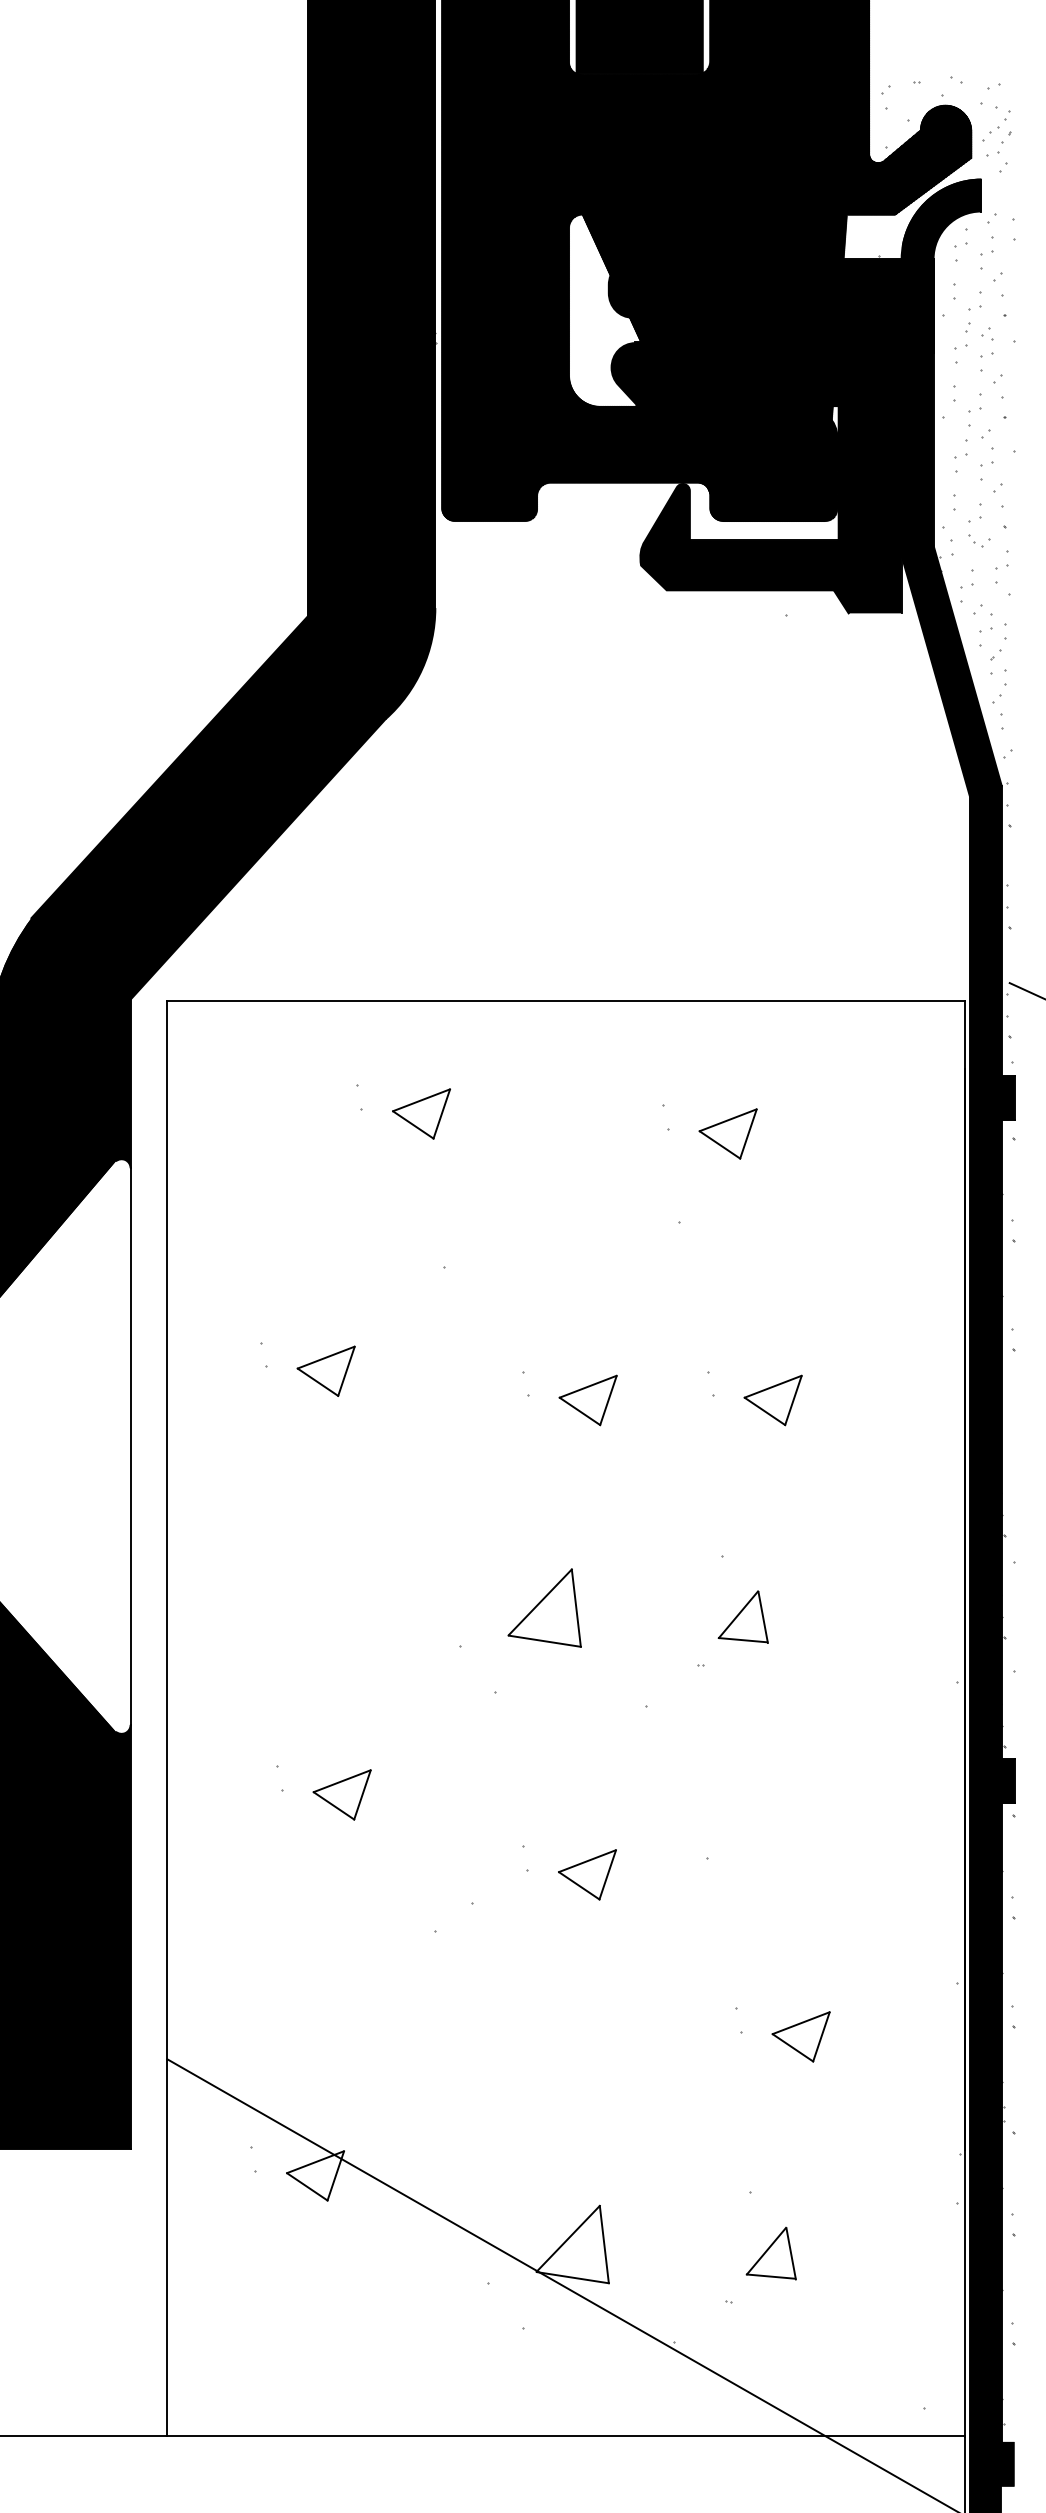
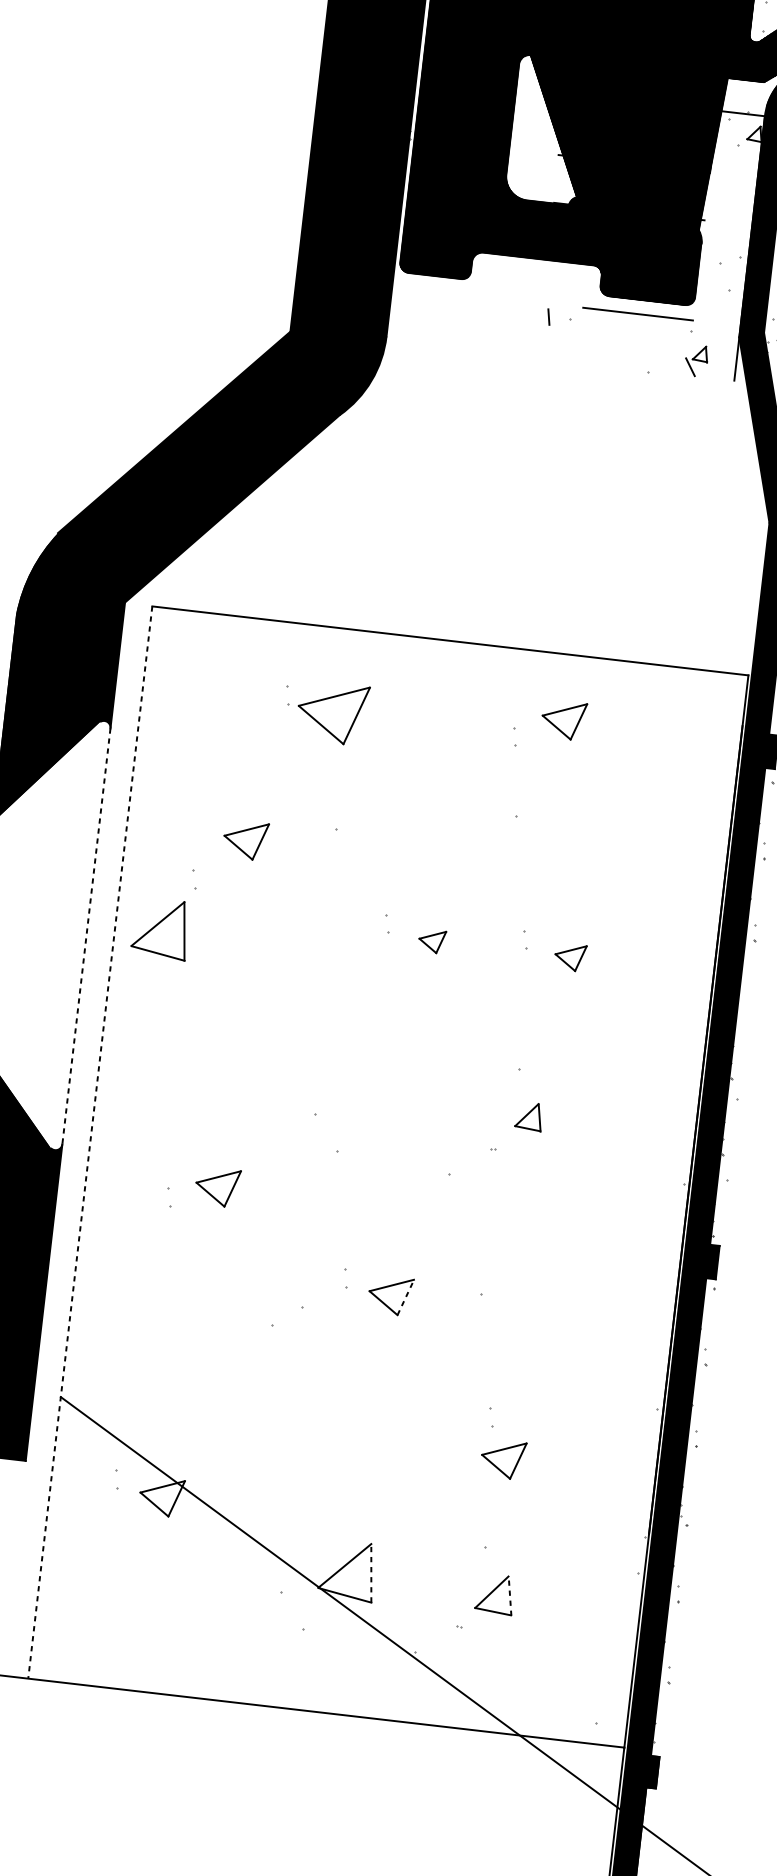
fill: (754, 436) -> (639, 235), removed
part: (421, 1113) -> (332, 712), size x1.6
part: (727, 1133) -> (563, 719), moved
part: (325, 1370) -> (245, 839), moved
part: (587, 1400) -> (431, 941), size x0.6
part: (772, 1400) -> (569, 957), size x0.7
line: (130, 1447) -> (86, 937), solid -> dashed
part: (544, 1607) -> (160, 928), moved
part: (742, 1616) -> (528, 1116), size x0.7
line: (167, 1718) -> (90, 1142), solid -> dashed
part: (341, 1794) -> (217, 1186), moved
line: (607, 1874) -> (405, 1297), solid -> dashed
part: (800, 2036) -> (502, 1459), moved
line: (604, 2244) -> (371, 1573), solid -> dashed
line: (791, 2253) -> (510, 1596), solid -> dashed

